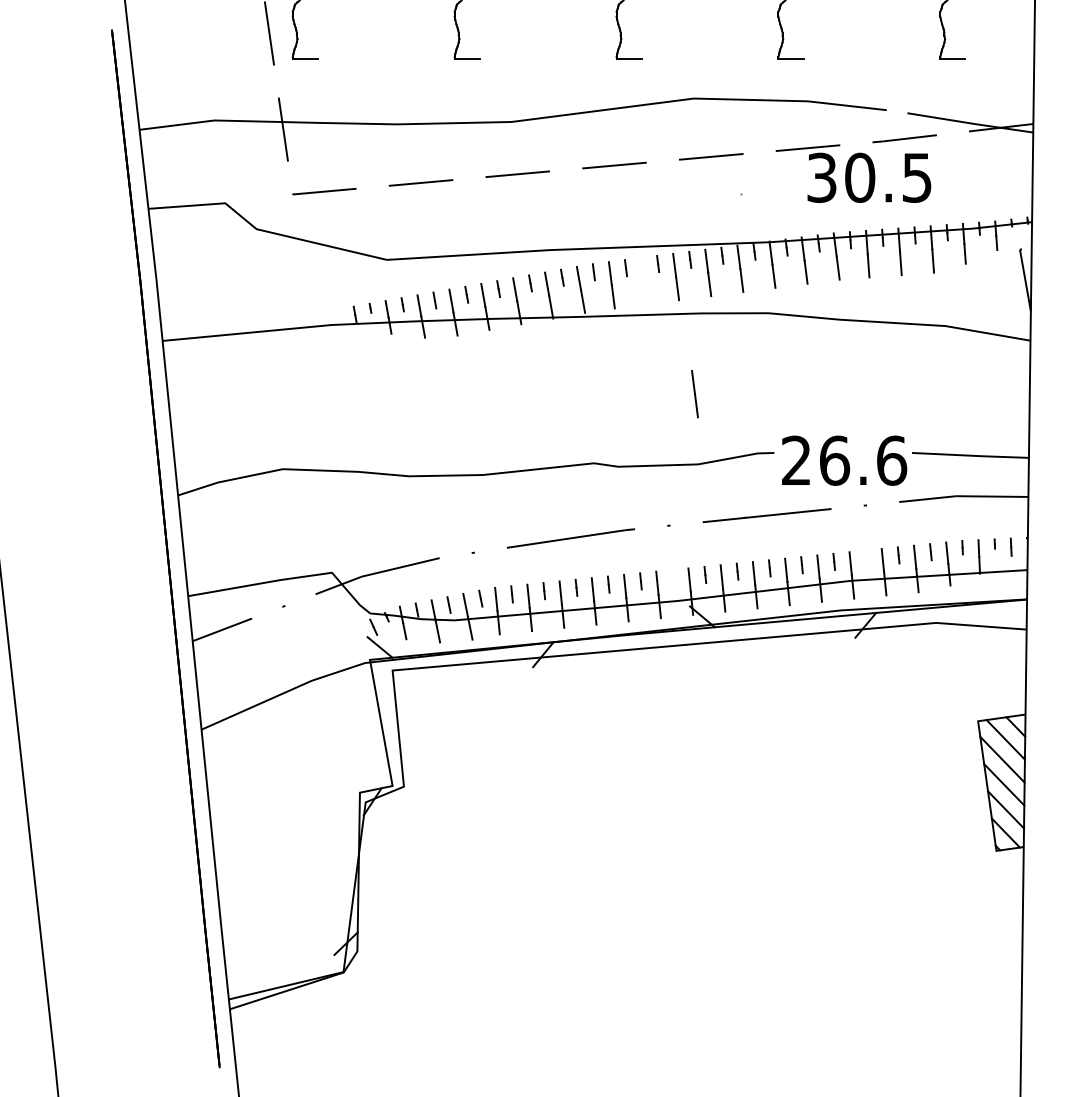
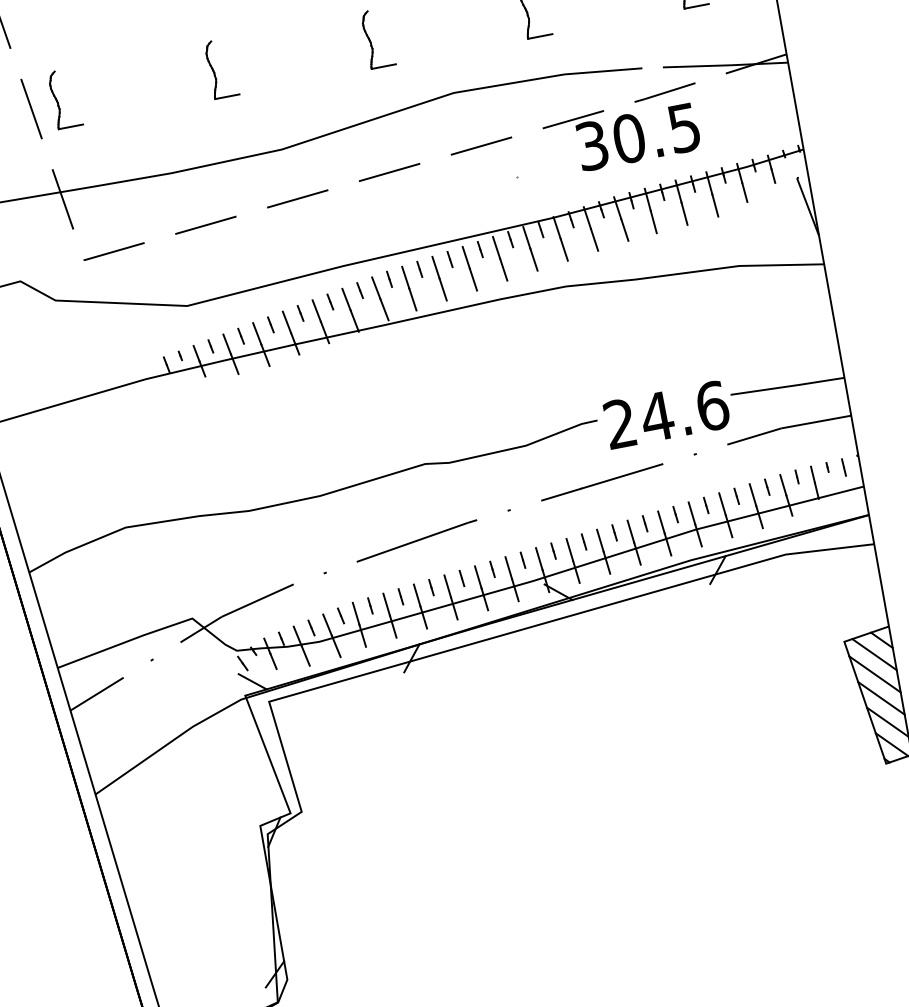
line: (694, 394) -> (439, 279), moved
text: (834, 460) -> (657, 416), 26.6 -> 24.6
line: (866, 558) -> (706, 505), added
line: (672, 578) -> (522, 560), added

